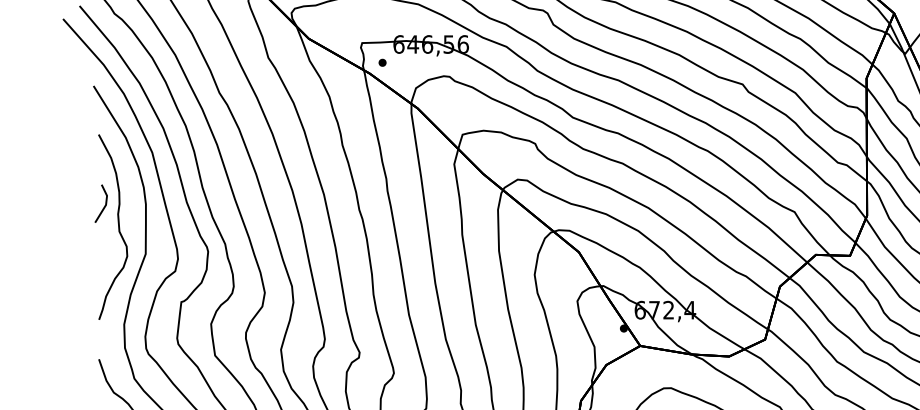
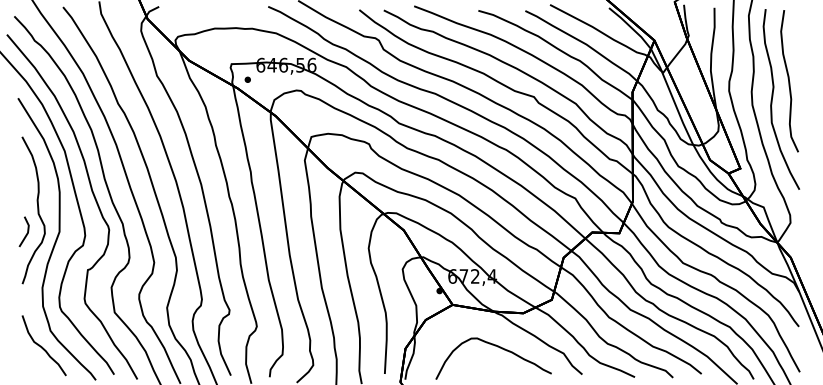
line: (104, 205) -> (26, 233), moved

